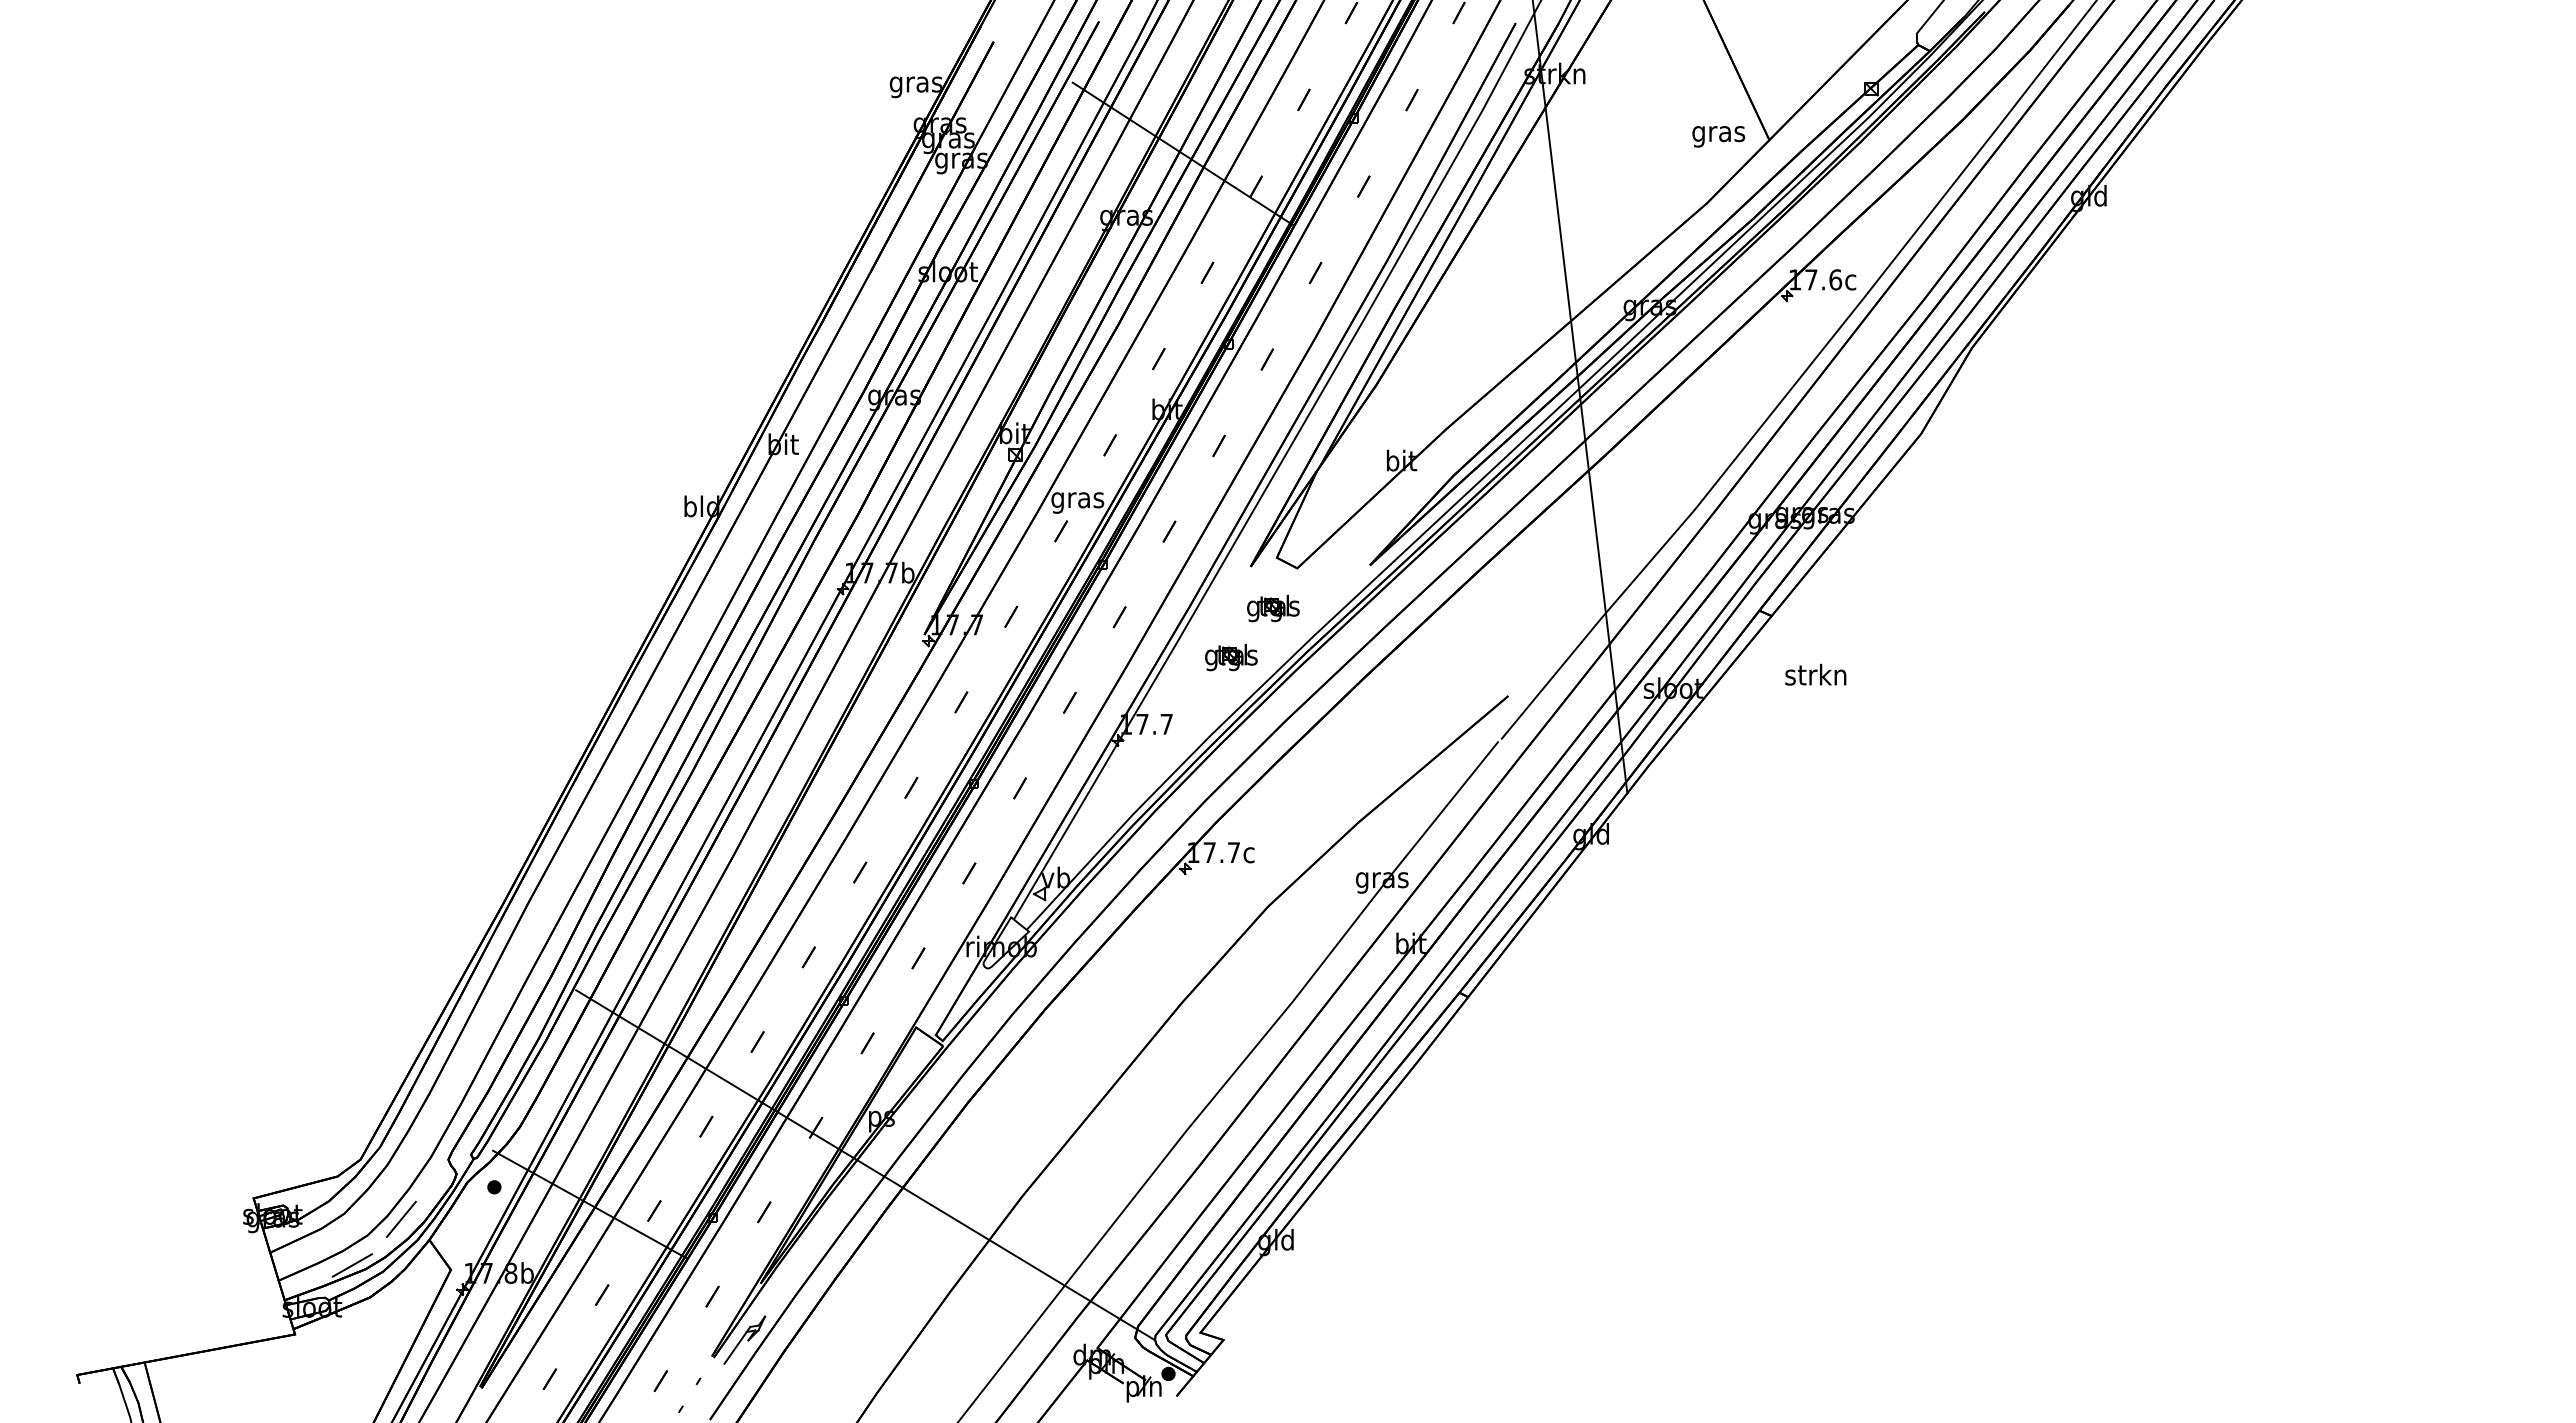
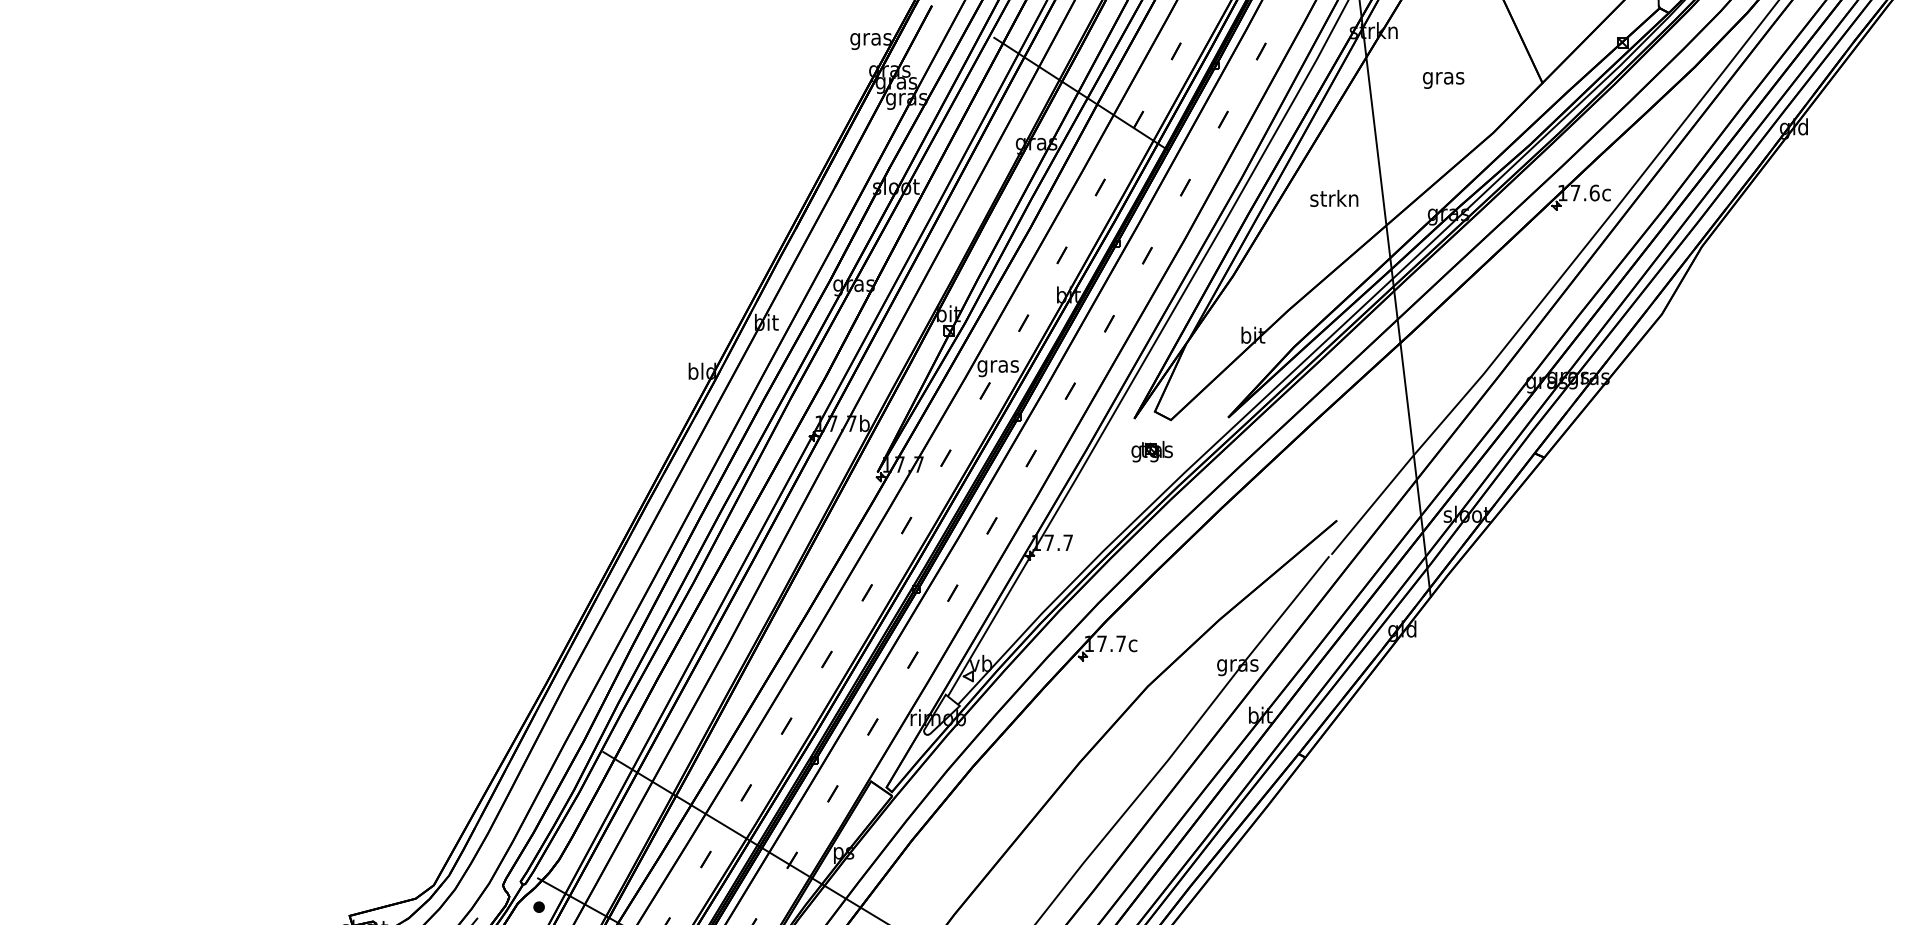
text: (1718, 136) -> (1443, 80), moved
part: (1231, 657) -> (1119, 490), removed
text: (1815, 674) -> (1334, 198), moved

